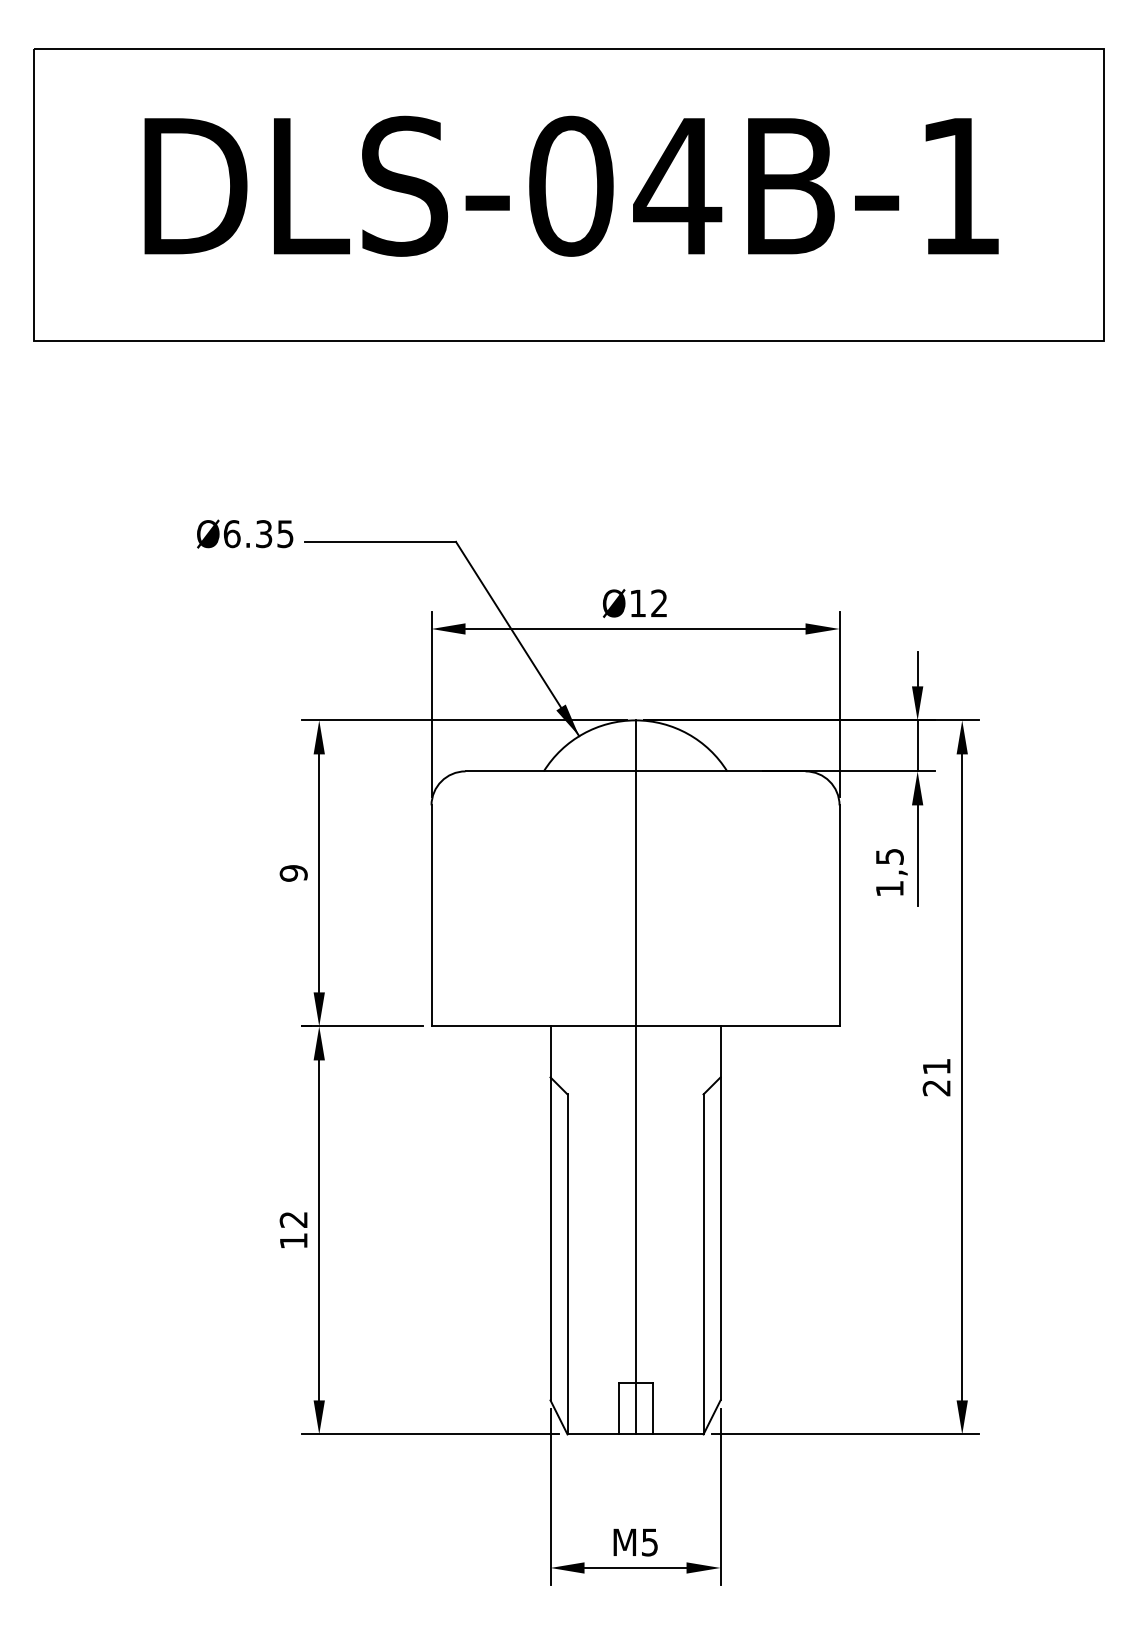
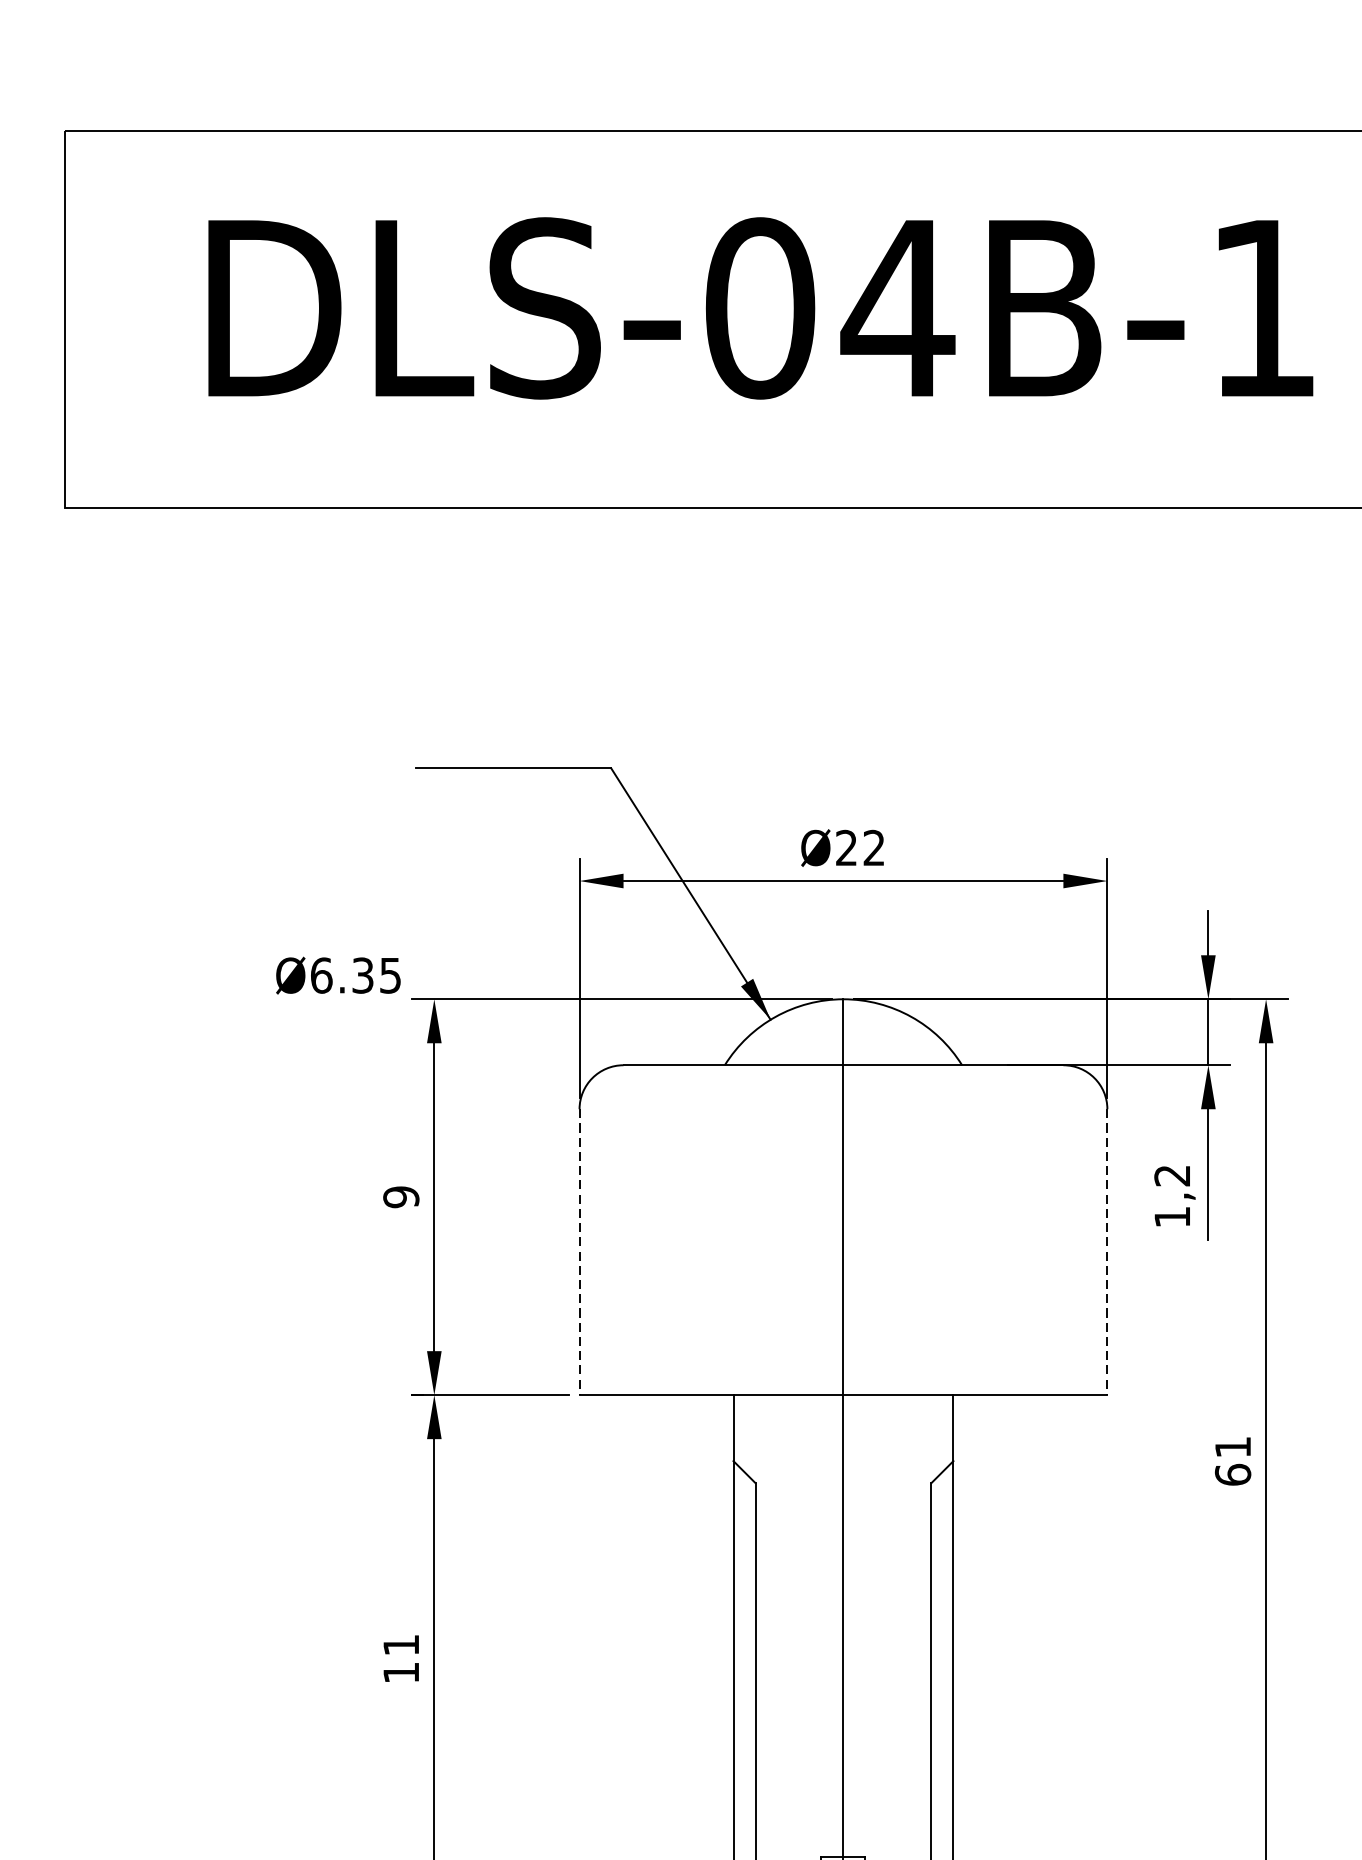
text: (245, 533) -> (338, 974), moved
text: (637, 602) -> (845, 846), Ø12 -> Ø22
text: (889, 856) -> (1171, 1175), 1,5 -> 1,2
line: (431, 915) -> (579, 1251), solid -> dashed
line: (839, 915) -> (1107, 1251), solid -> dashed
text: (936, 1087) -> (1232, 1474), 21 -> 61
text: (293, 1219) -> (401, 1644), 12 -> 11

